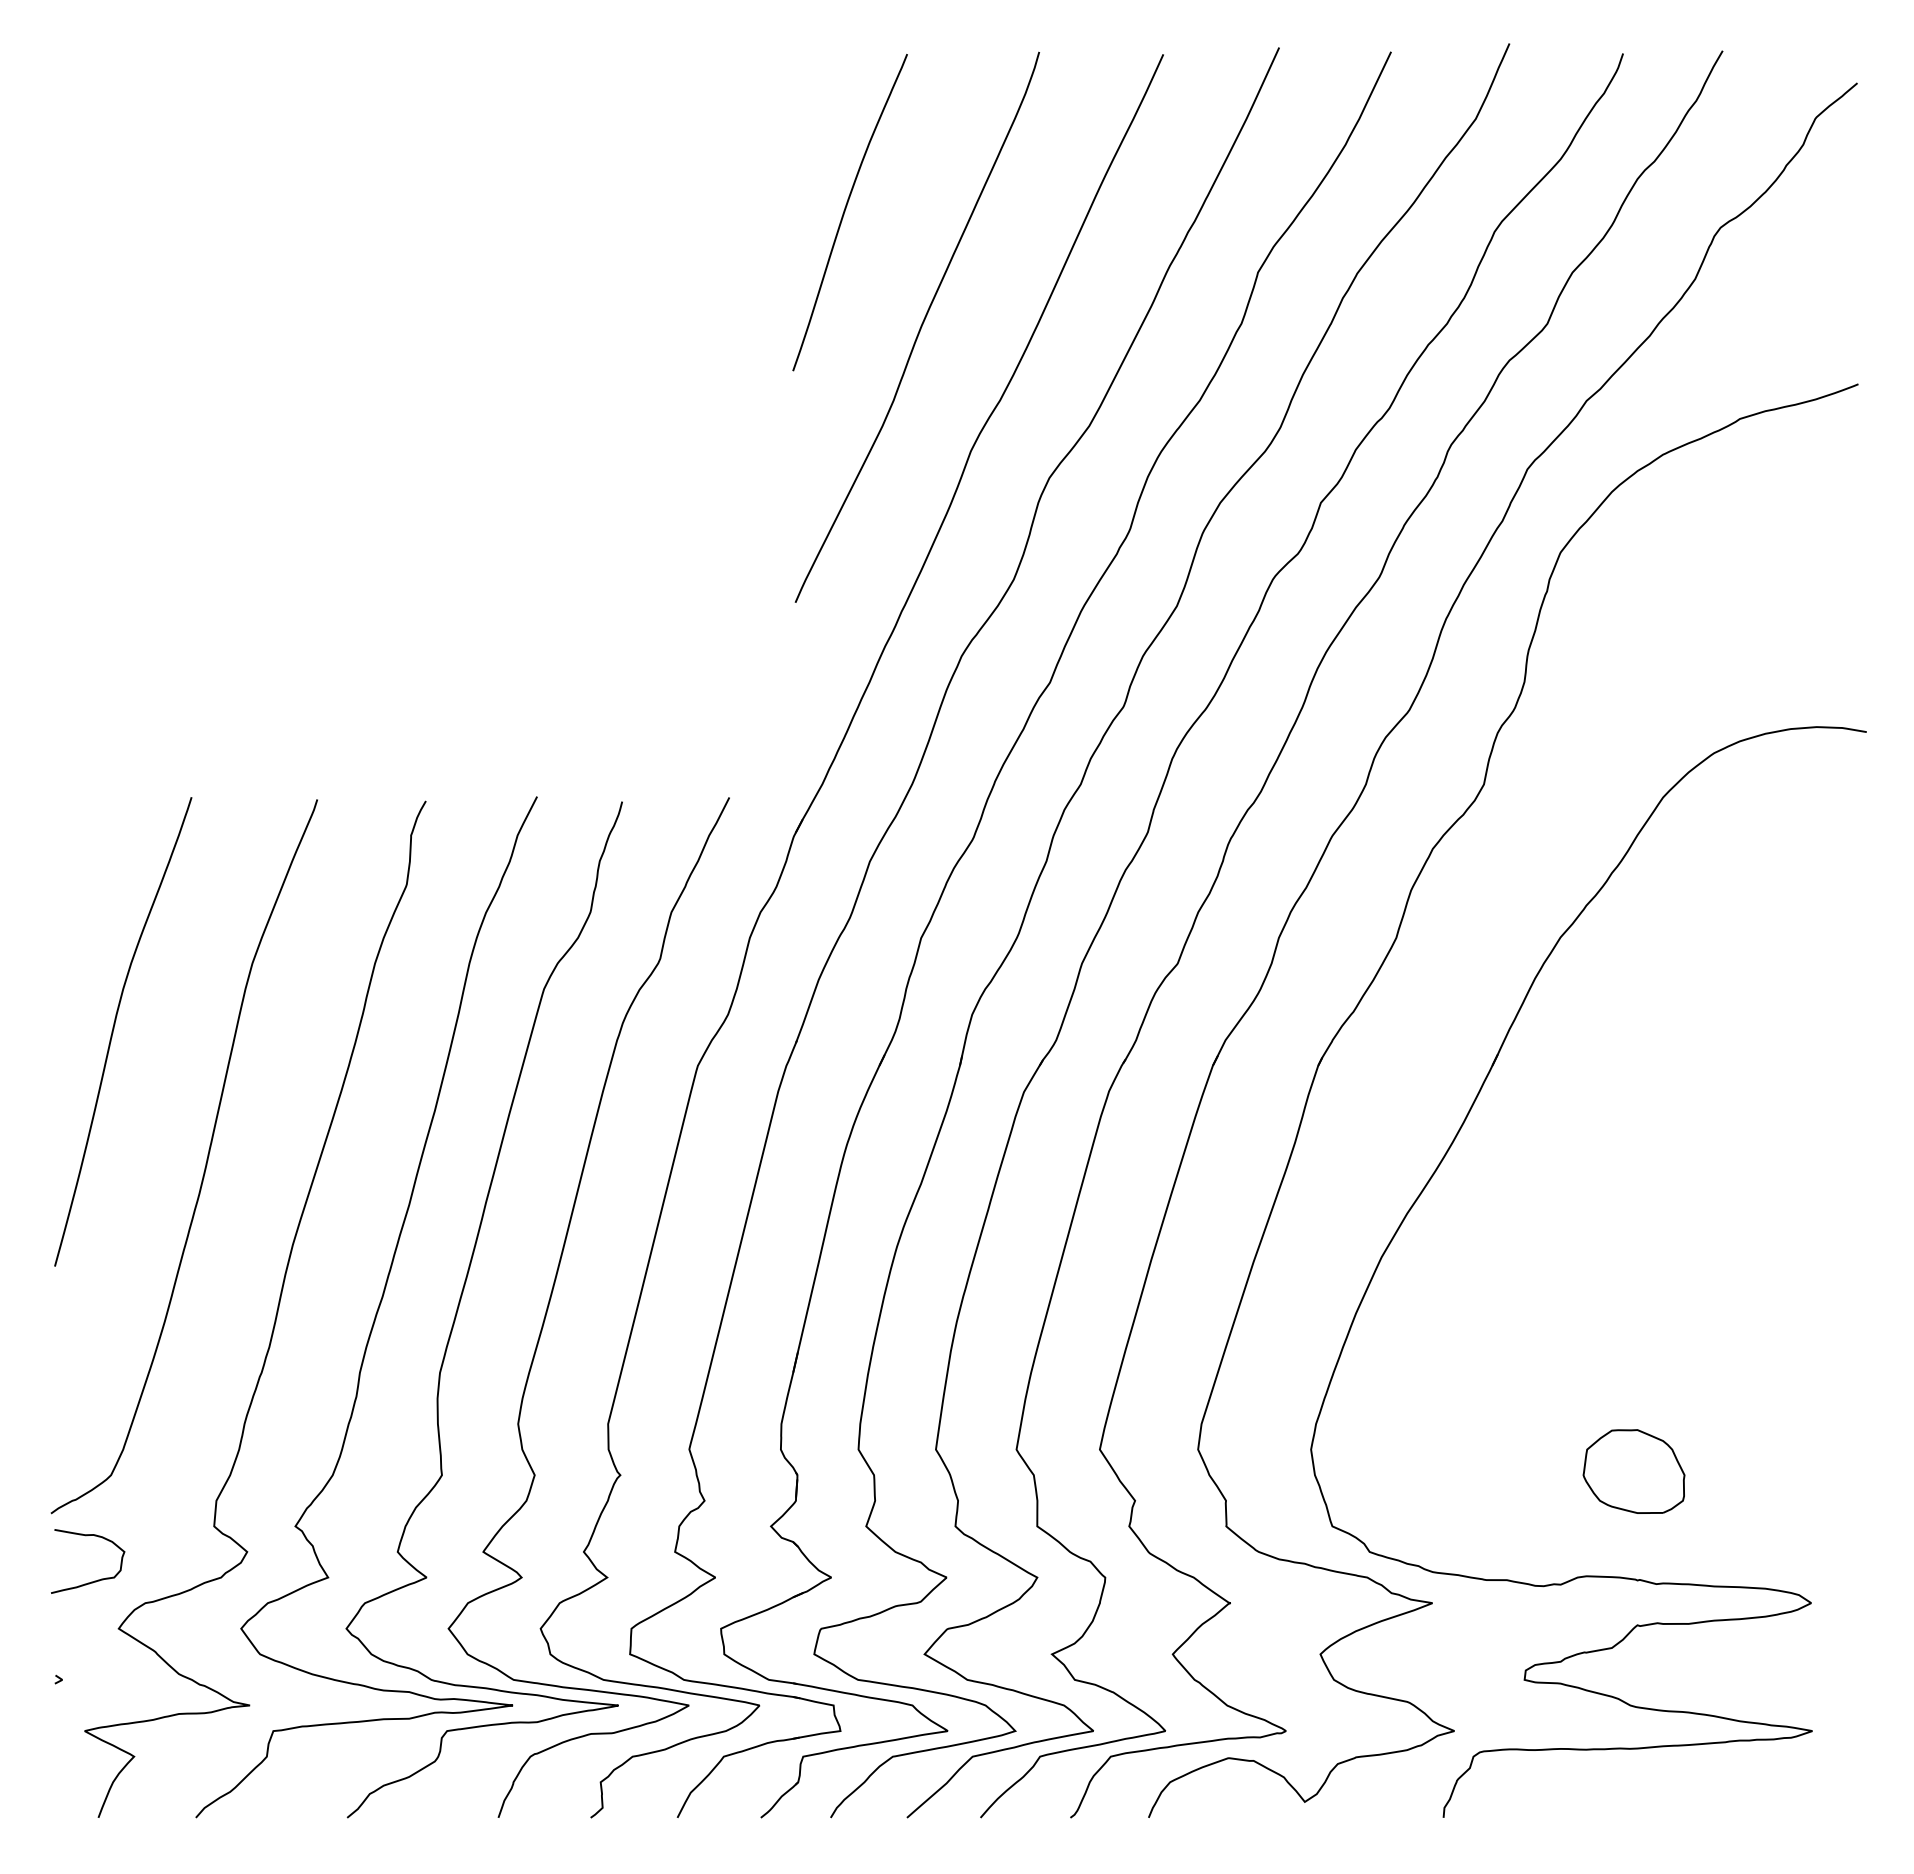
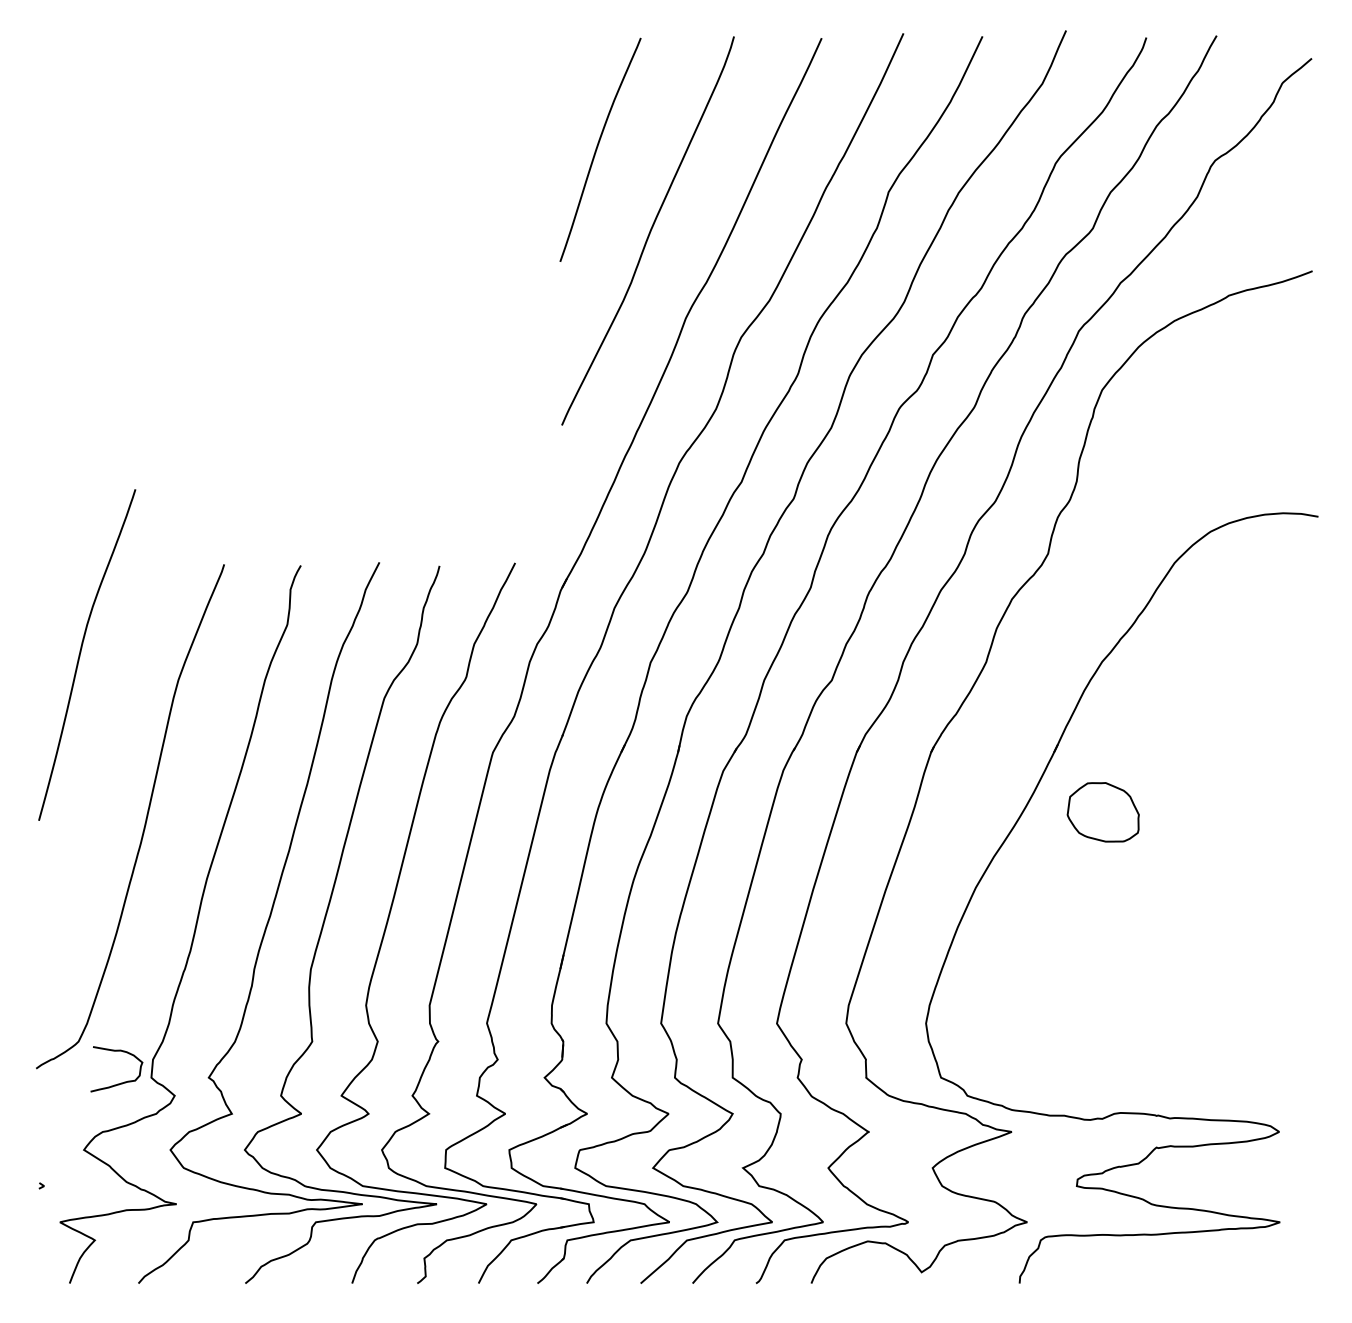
curve: (114, 1029) -> (81, 653), moved
part: (1633, 1471) -> (1102, 812), moved
curve: (94, 1580) -> (121, 1082), moved

